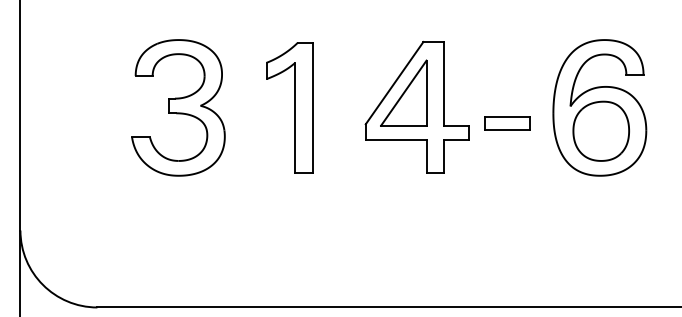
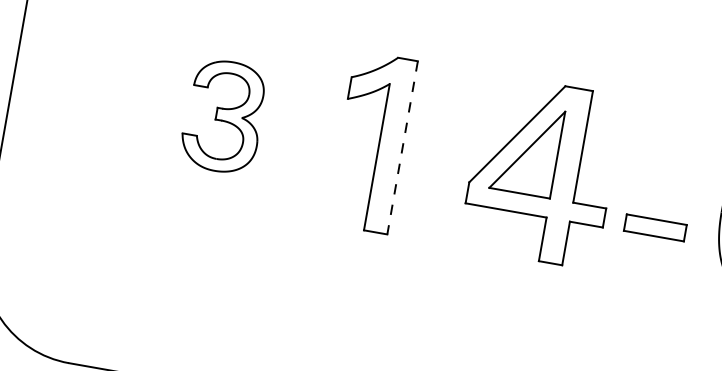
part: (178, 107) -> (223, 115), size x0.6
line: (312, 108) -> (402, 148), solid -> dashed
part: (507, 123) -> (655, 227), moved

